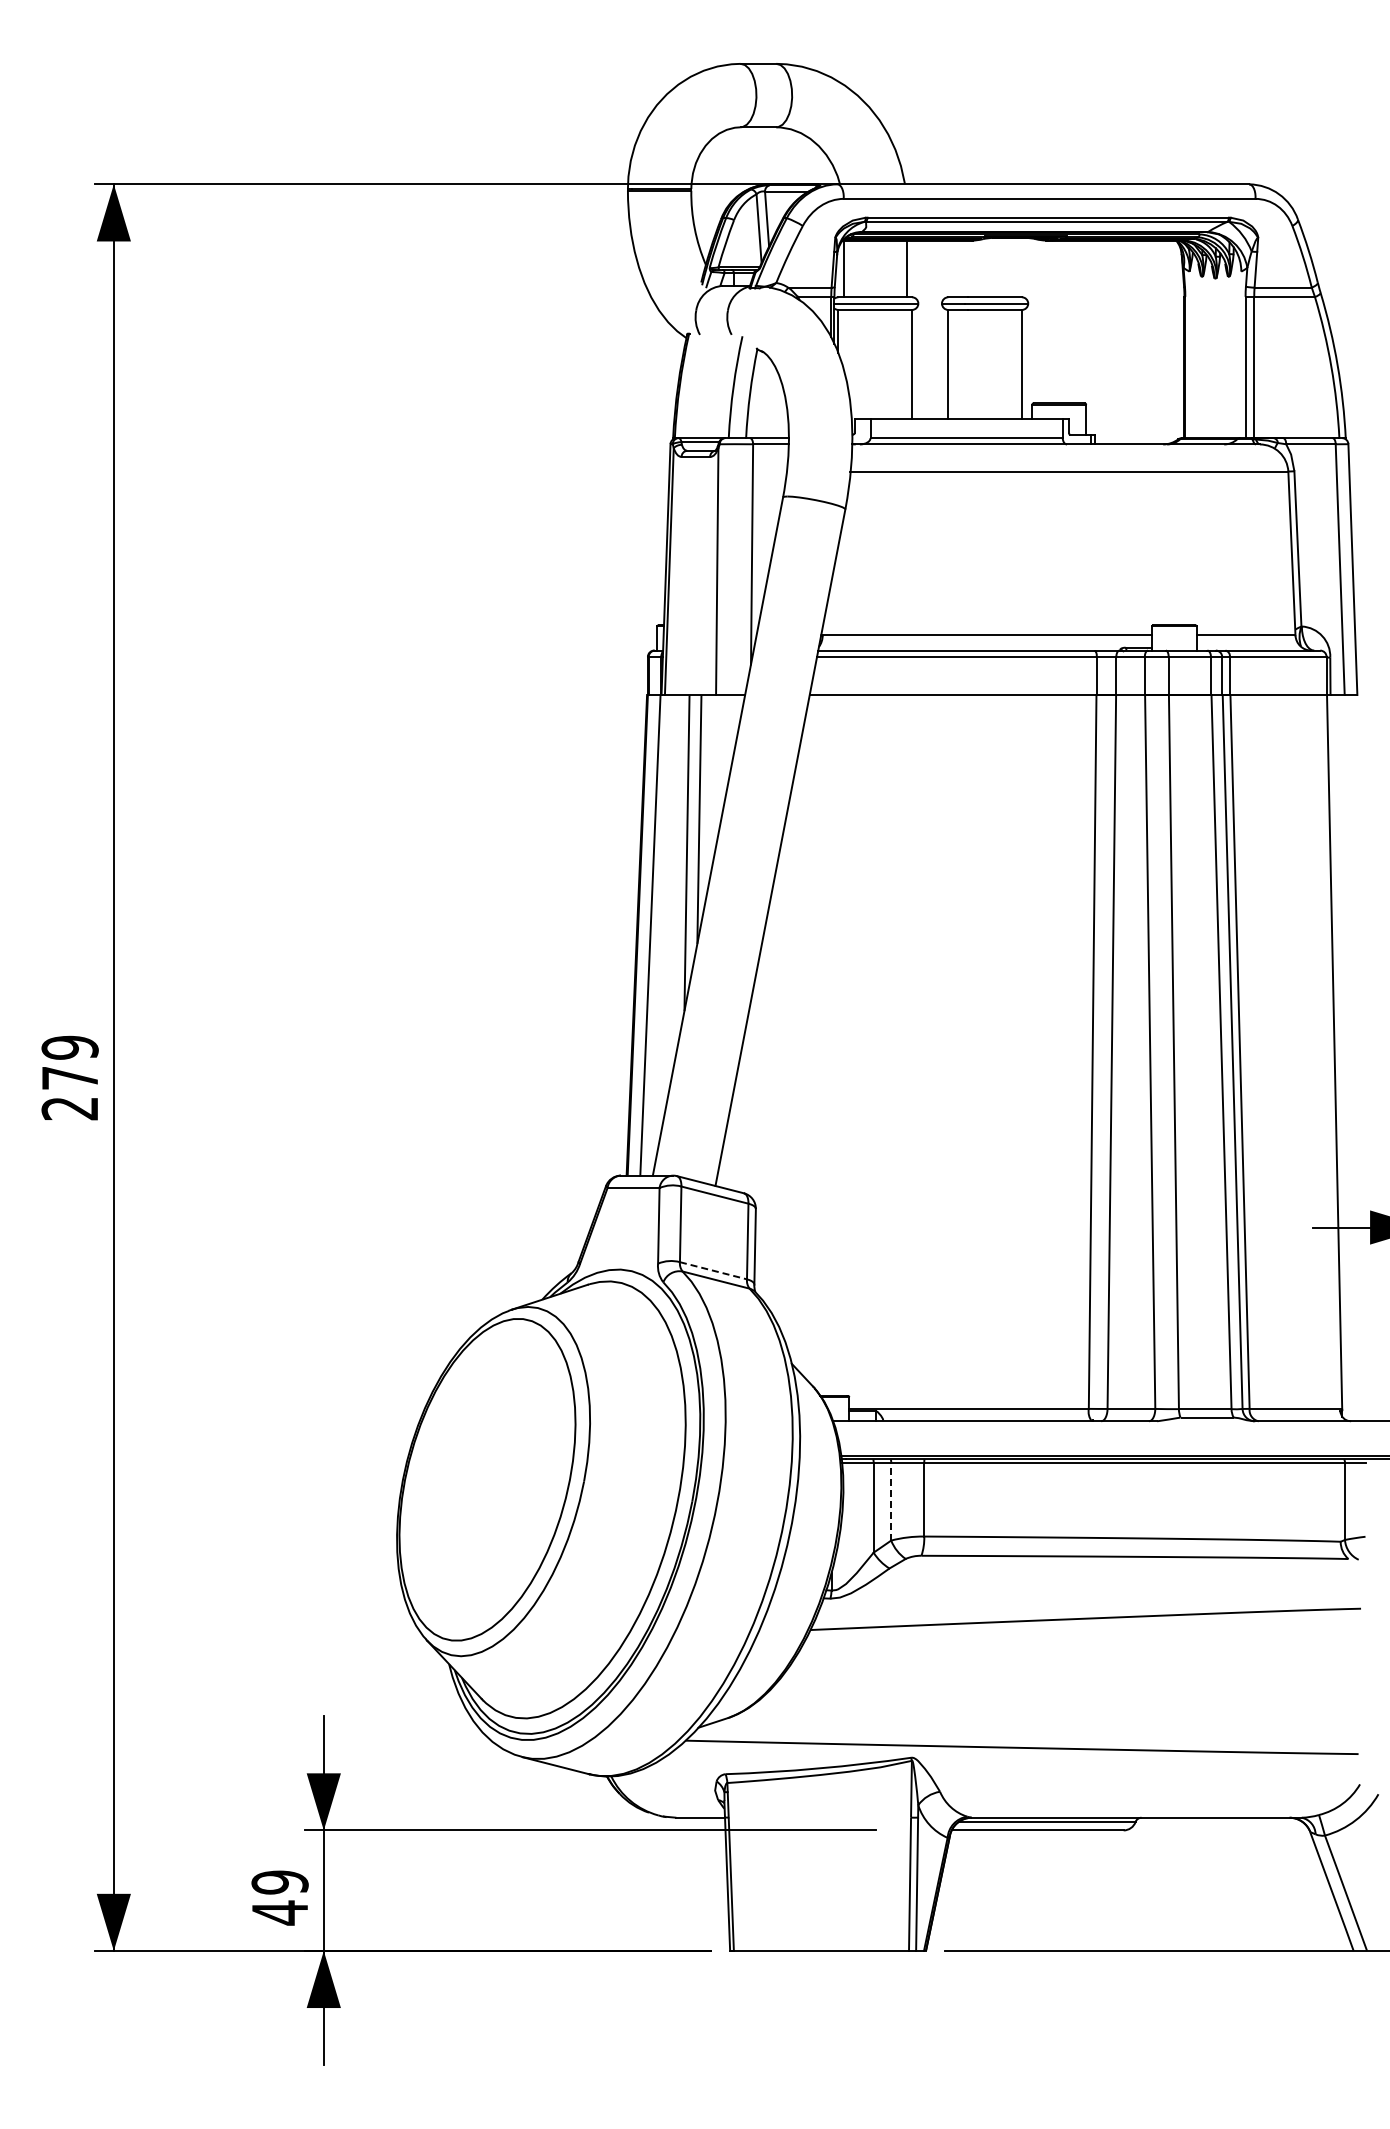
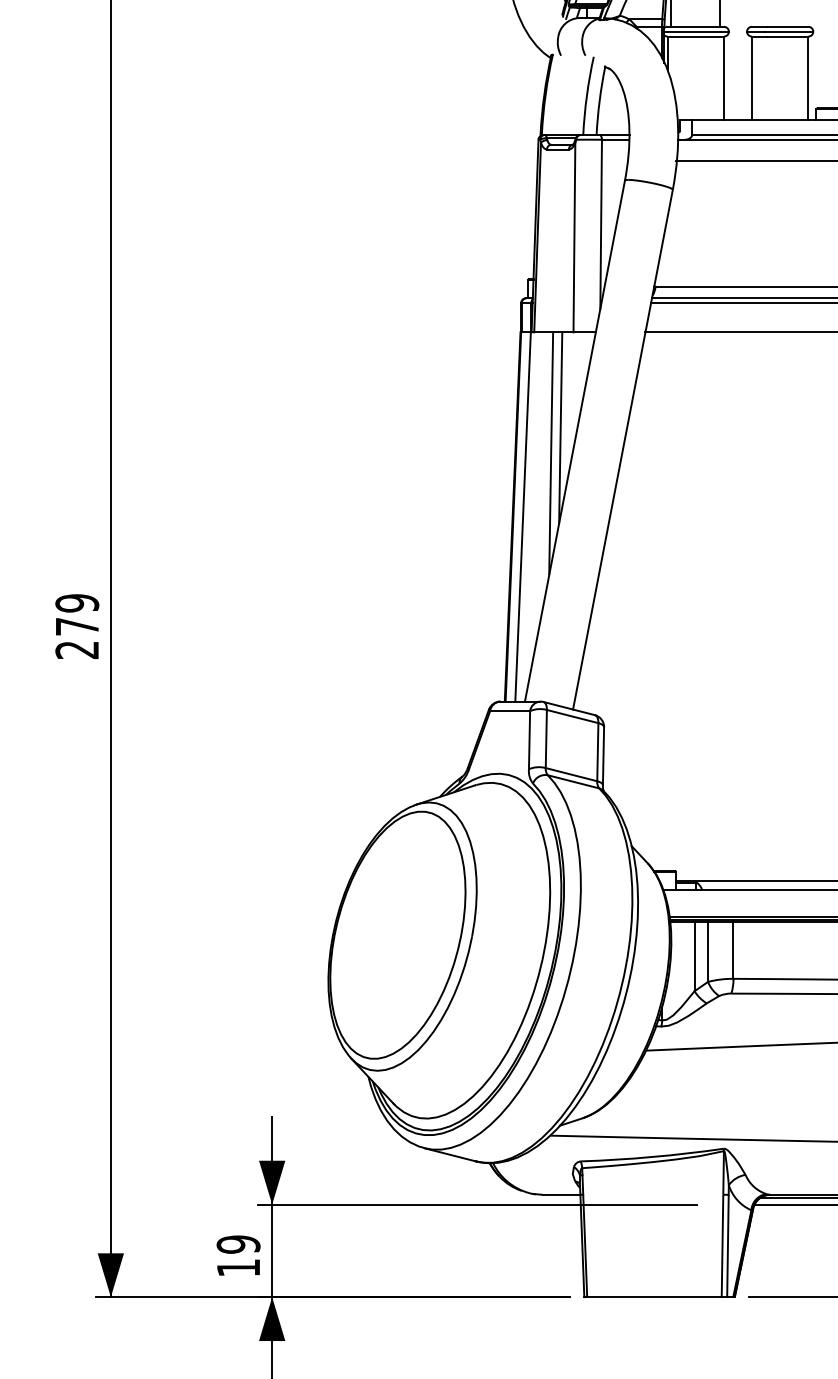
line: (713, 1270) -> (571, 774), dashed -> solid
line: (891, 1501) -> (708, 951), dashed -> solid
text: (279, 1912) -> (238, 1267), 49 -> 19

